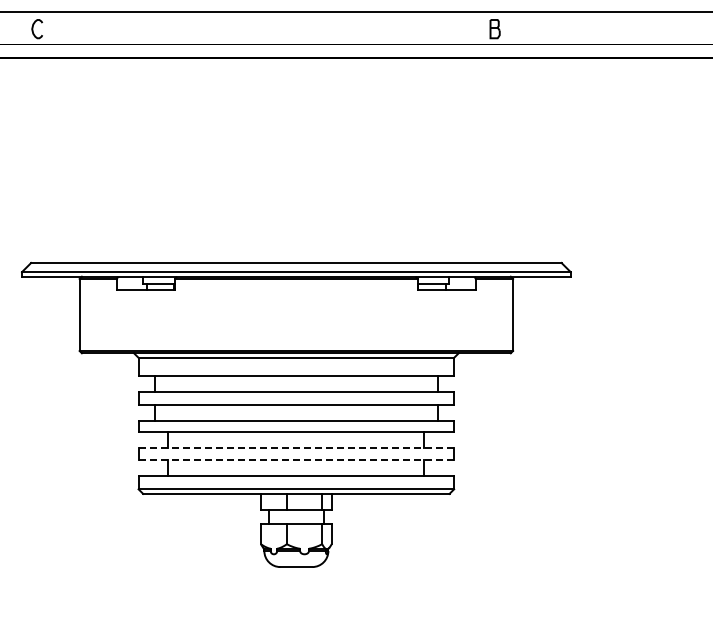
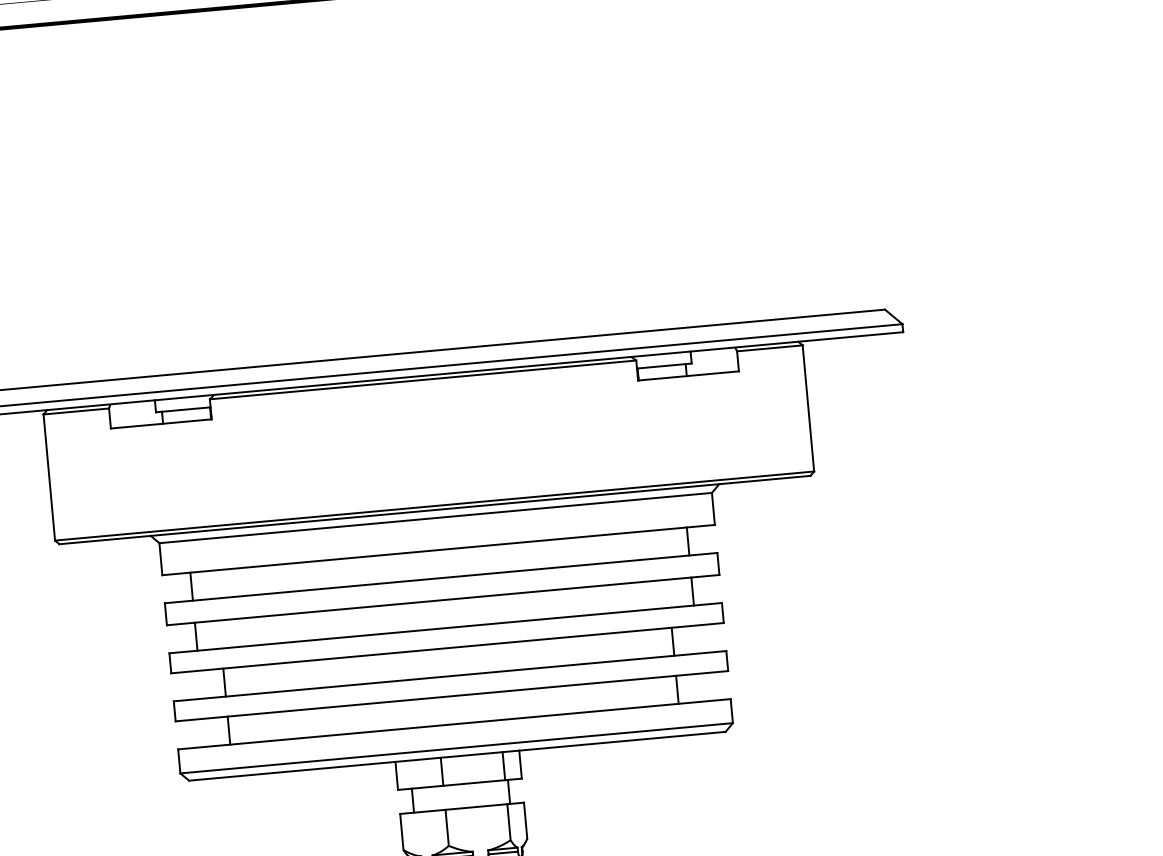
line: (296, 448) -> (450, 676), dashed -> solid
line: (296, 459) -> (452, 696), dashed -> solid

